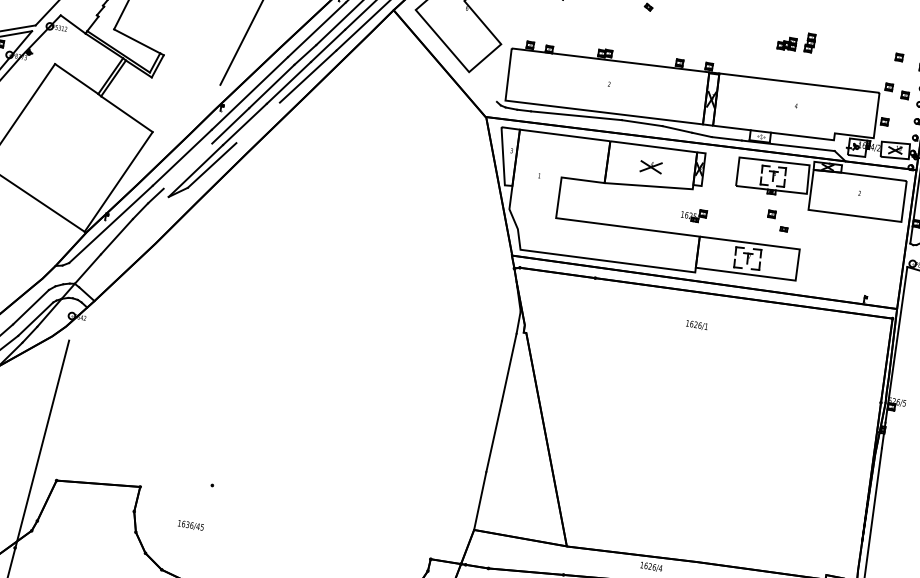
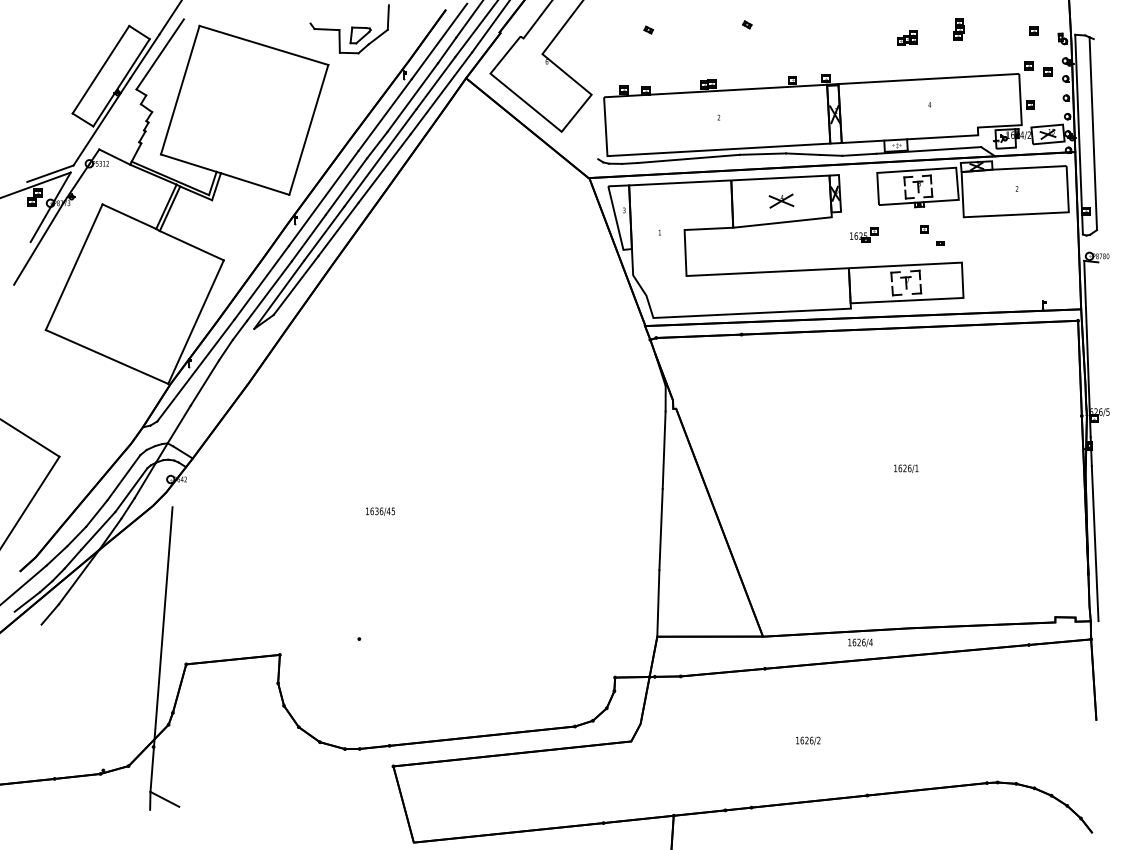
part: (809, 42) -> (958, 29), moved
line: (191, 69) -> (254, 183), added
line: (258, 122) -> (338, 229), added
line: (188, 165) -> (269, 290), added
part: (694, 215) -> (864, 234), moved
text: (697, 325) -> (906, 468), moved
text: (190, 525) -> (380, 511), moved

